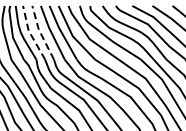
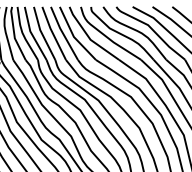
line: (41, 32) -> (42, 33), dashed -> solid
line: (29, 33) -> (31, 34), dashed -> solid

